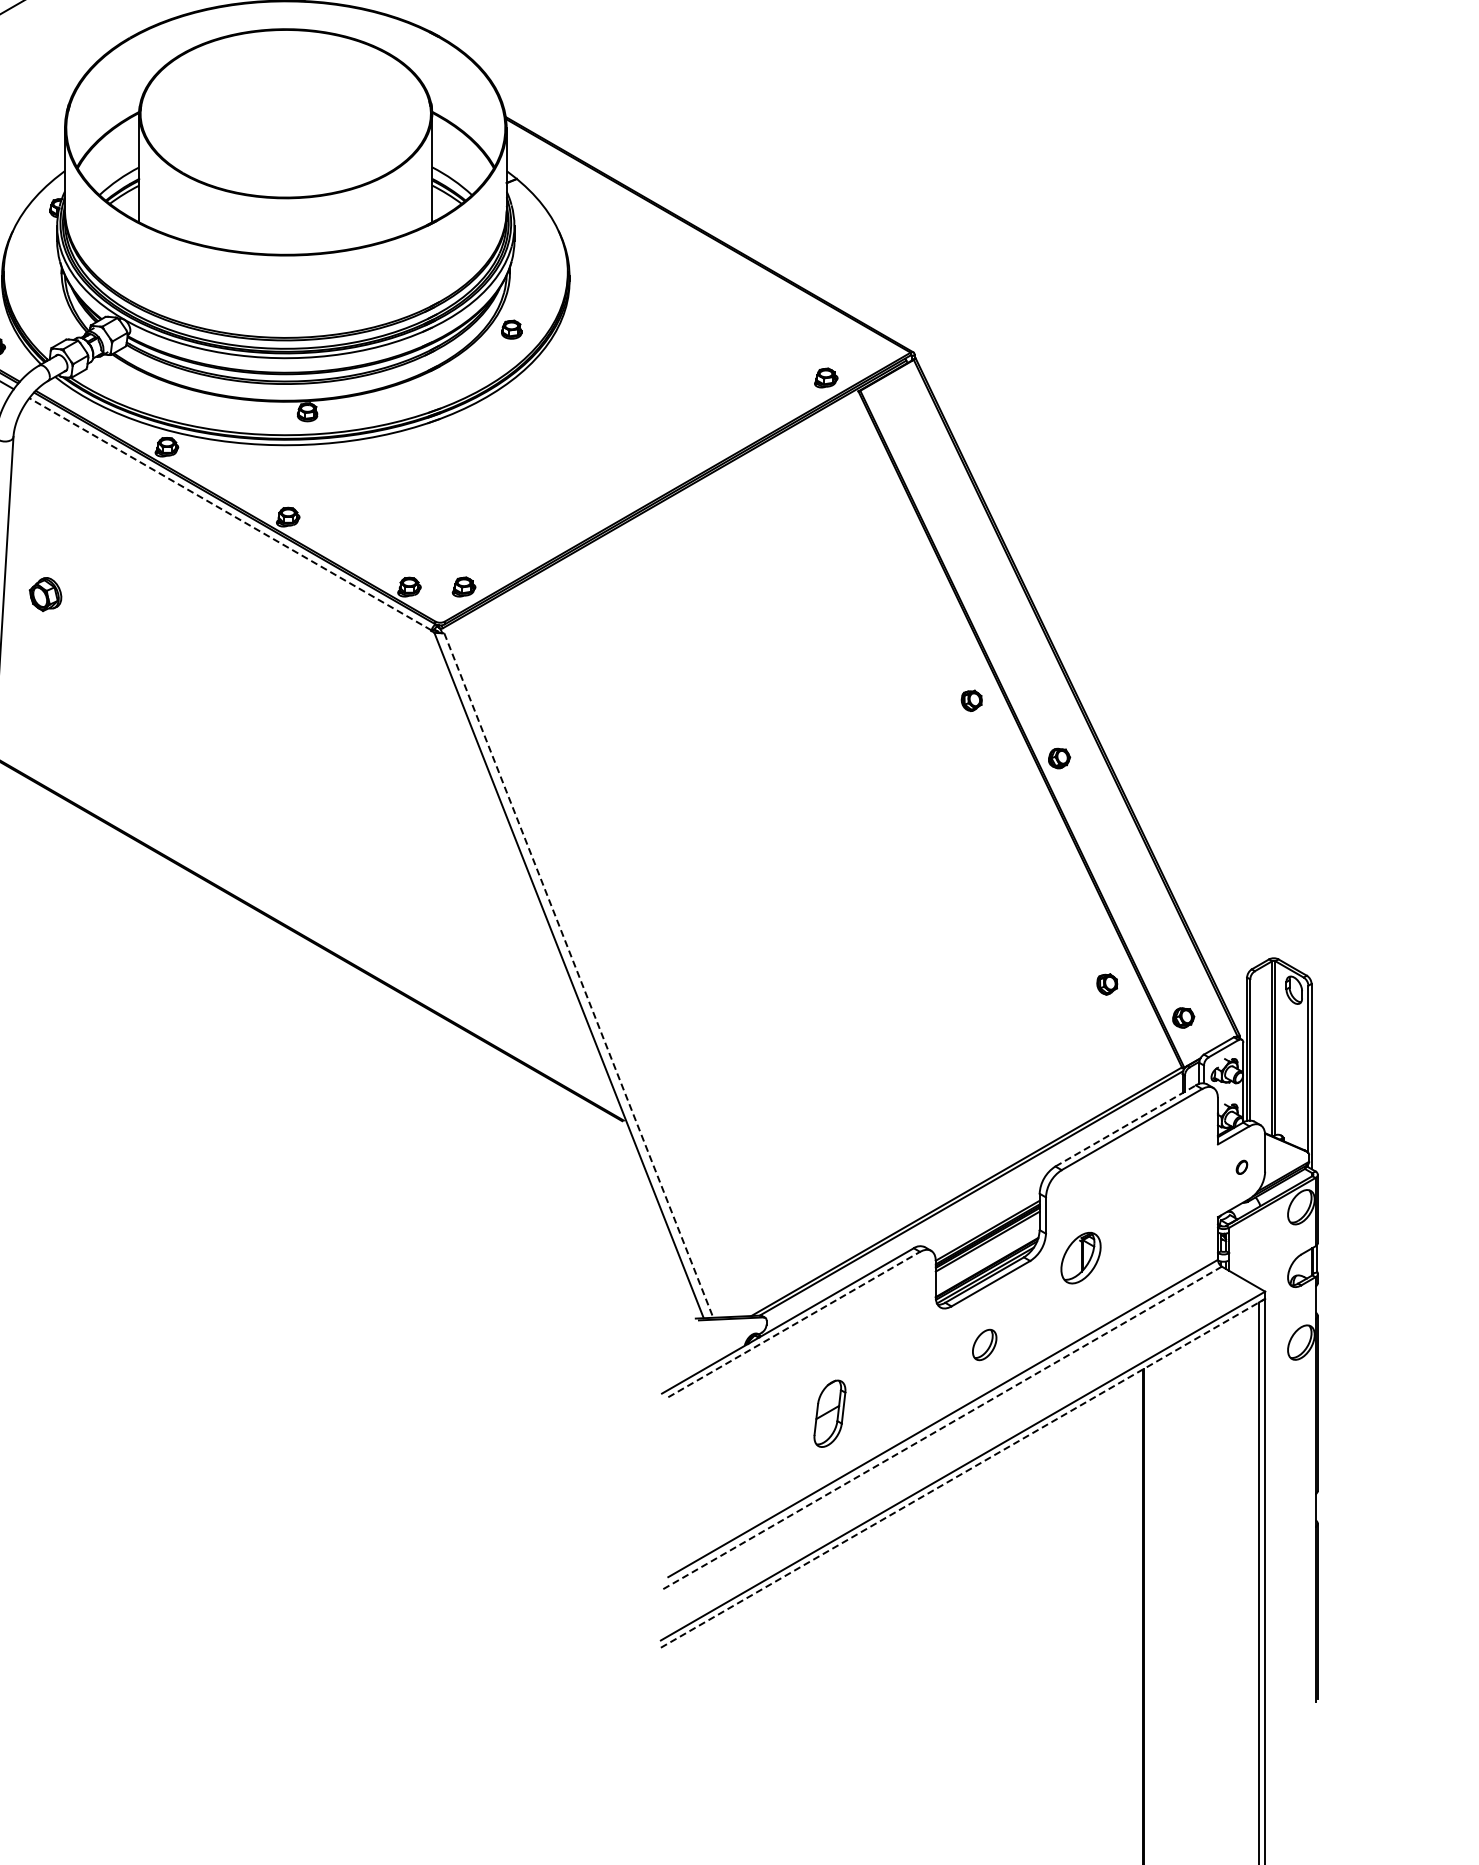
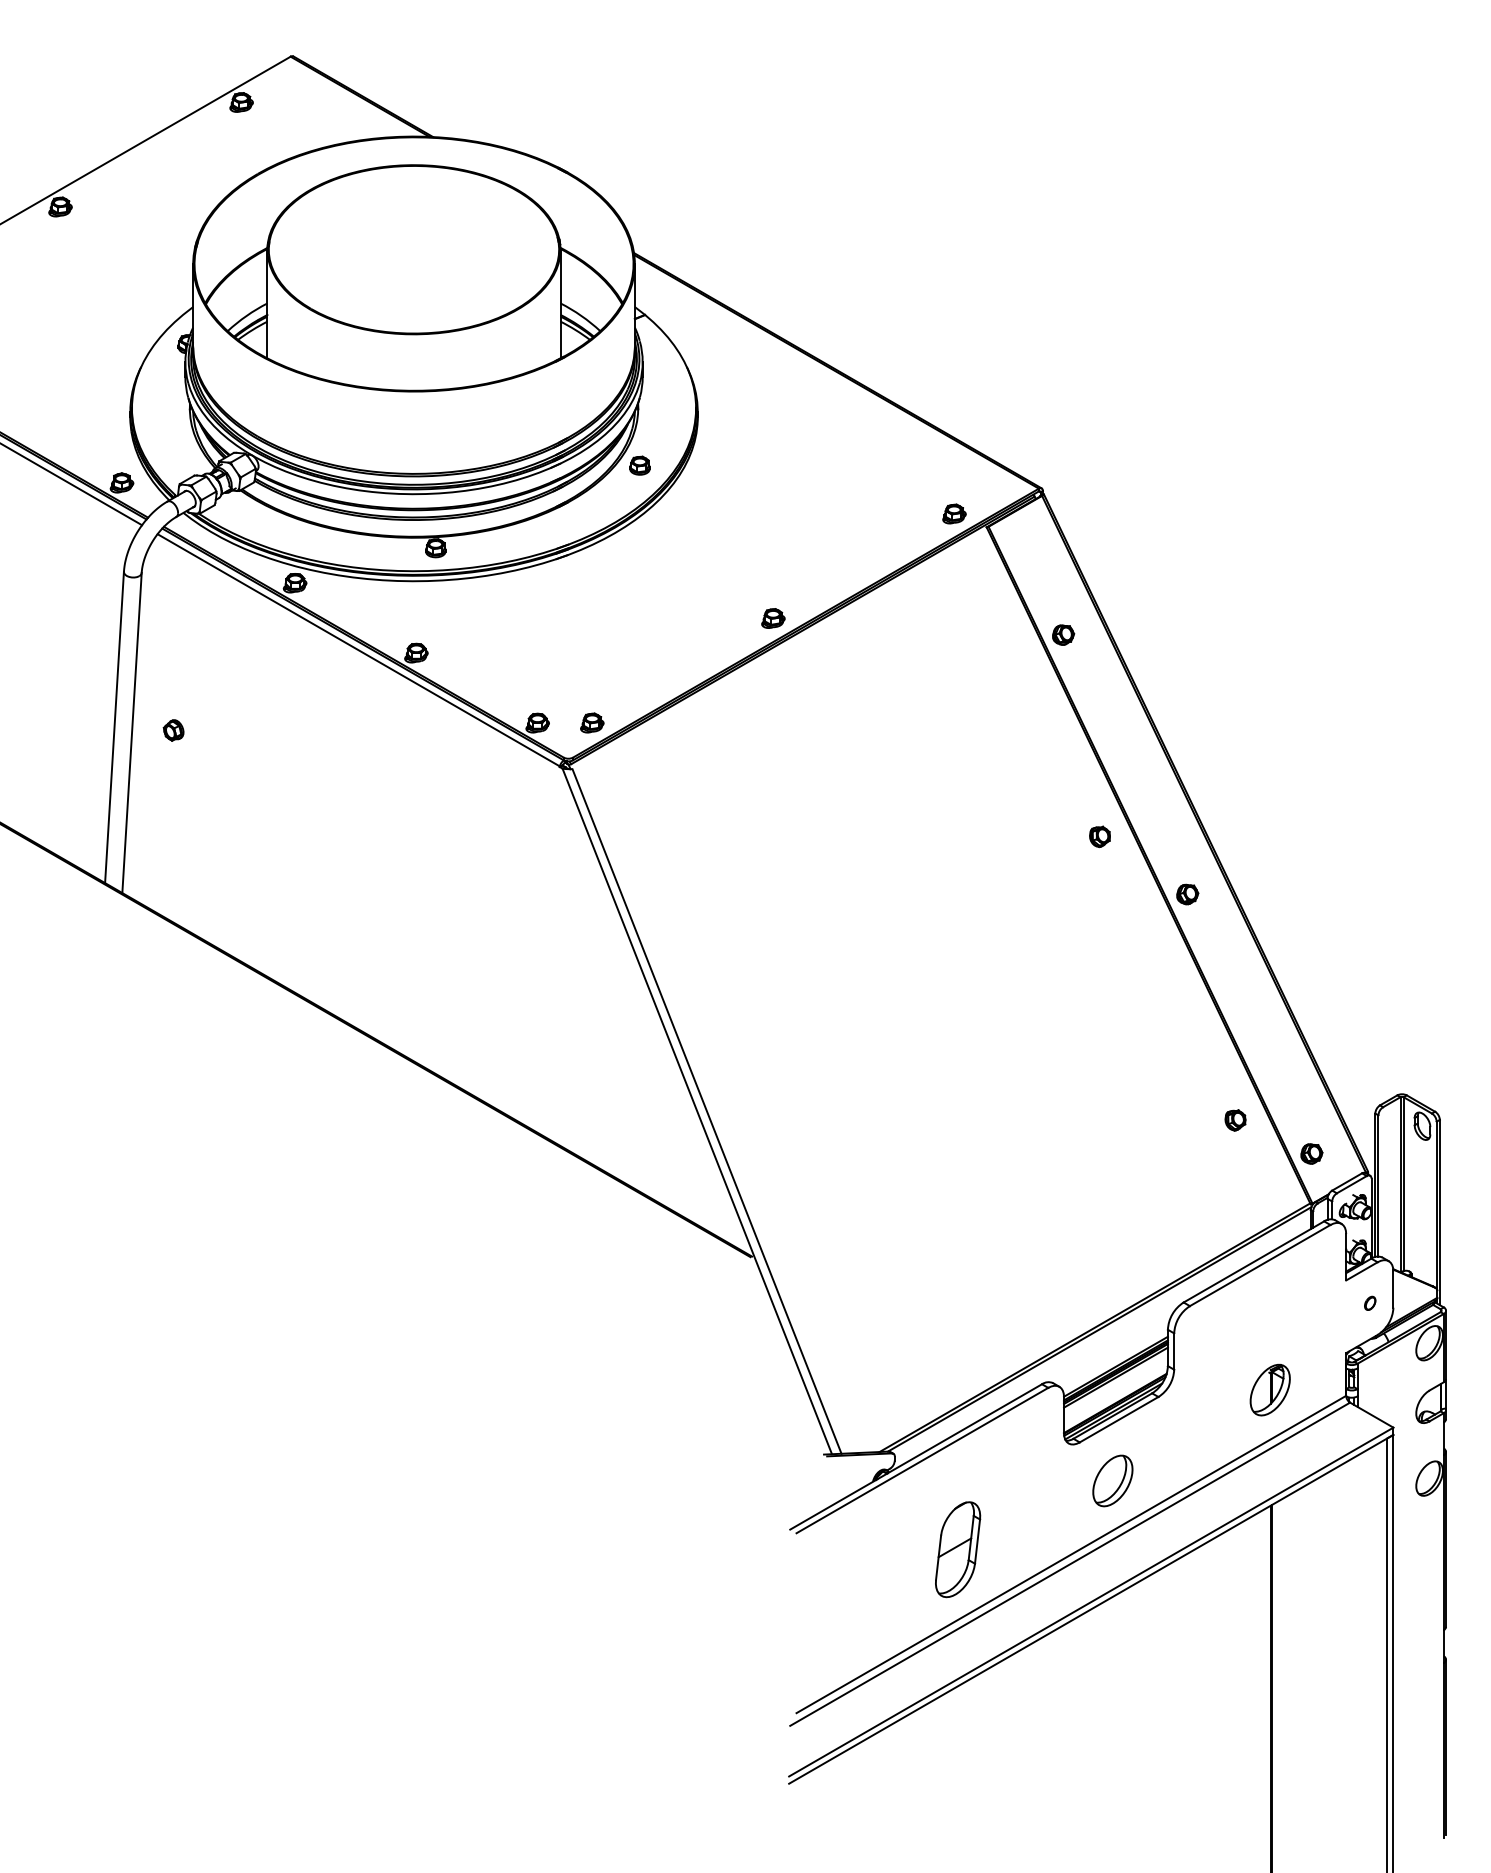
part: (645, 482) -> (773, 618), added
part: (935, 498) -> (1063, 634), added
line: (230, 514) -> (358, 650), dashed -> solid
part: (45, 594) -> (173, 730), size x0.62
line: (579, 975) -> (707, 1111), dashed -> solid
line: (1126, 1125) -> (1254, 1261), dashed -> solid
part: (1080, 1257) -> (1269, 1389), moved
line: (794, 1324) -> (922, 1460), dashed -> solid
part: (984, 1344) -> (1112, 1480), size x1.67
part: (830, 1413) -> (958, 1549), size x1.43
line: (941, 1428) -> (1069, 1564), dashed -> solid
line: (963, 1473) -> (1091, 1609), dashed -> solid

